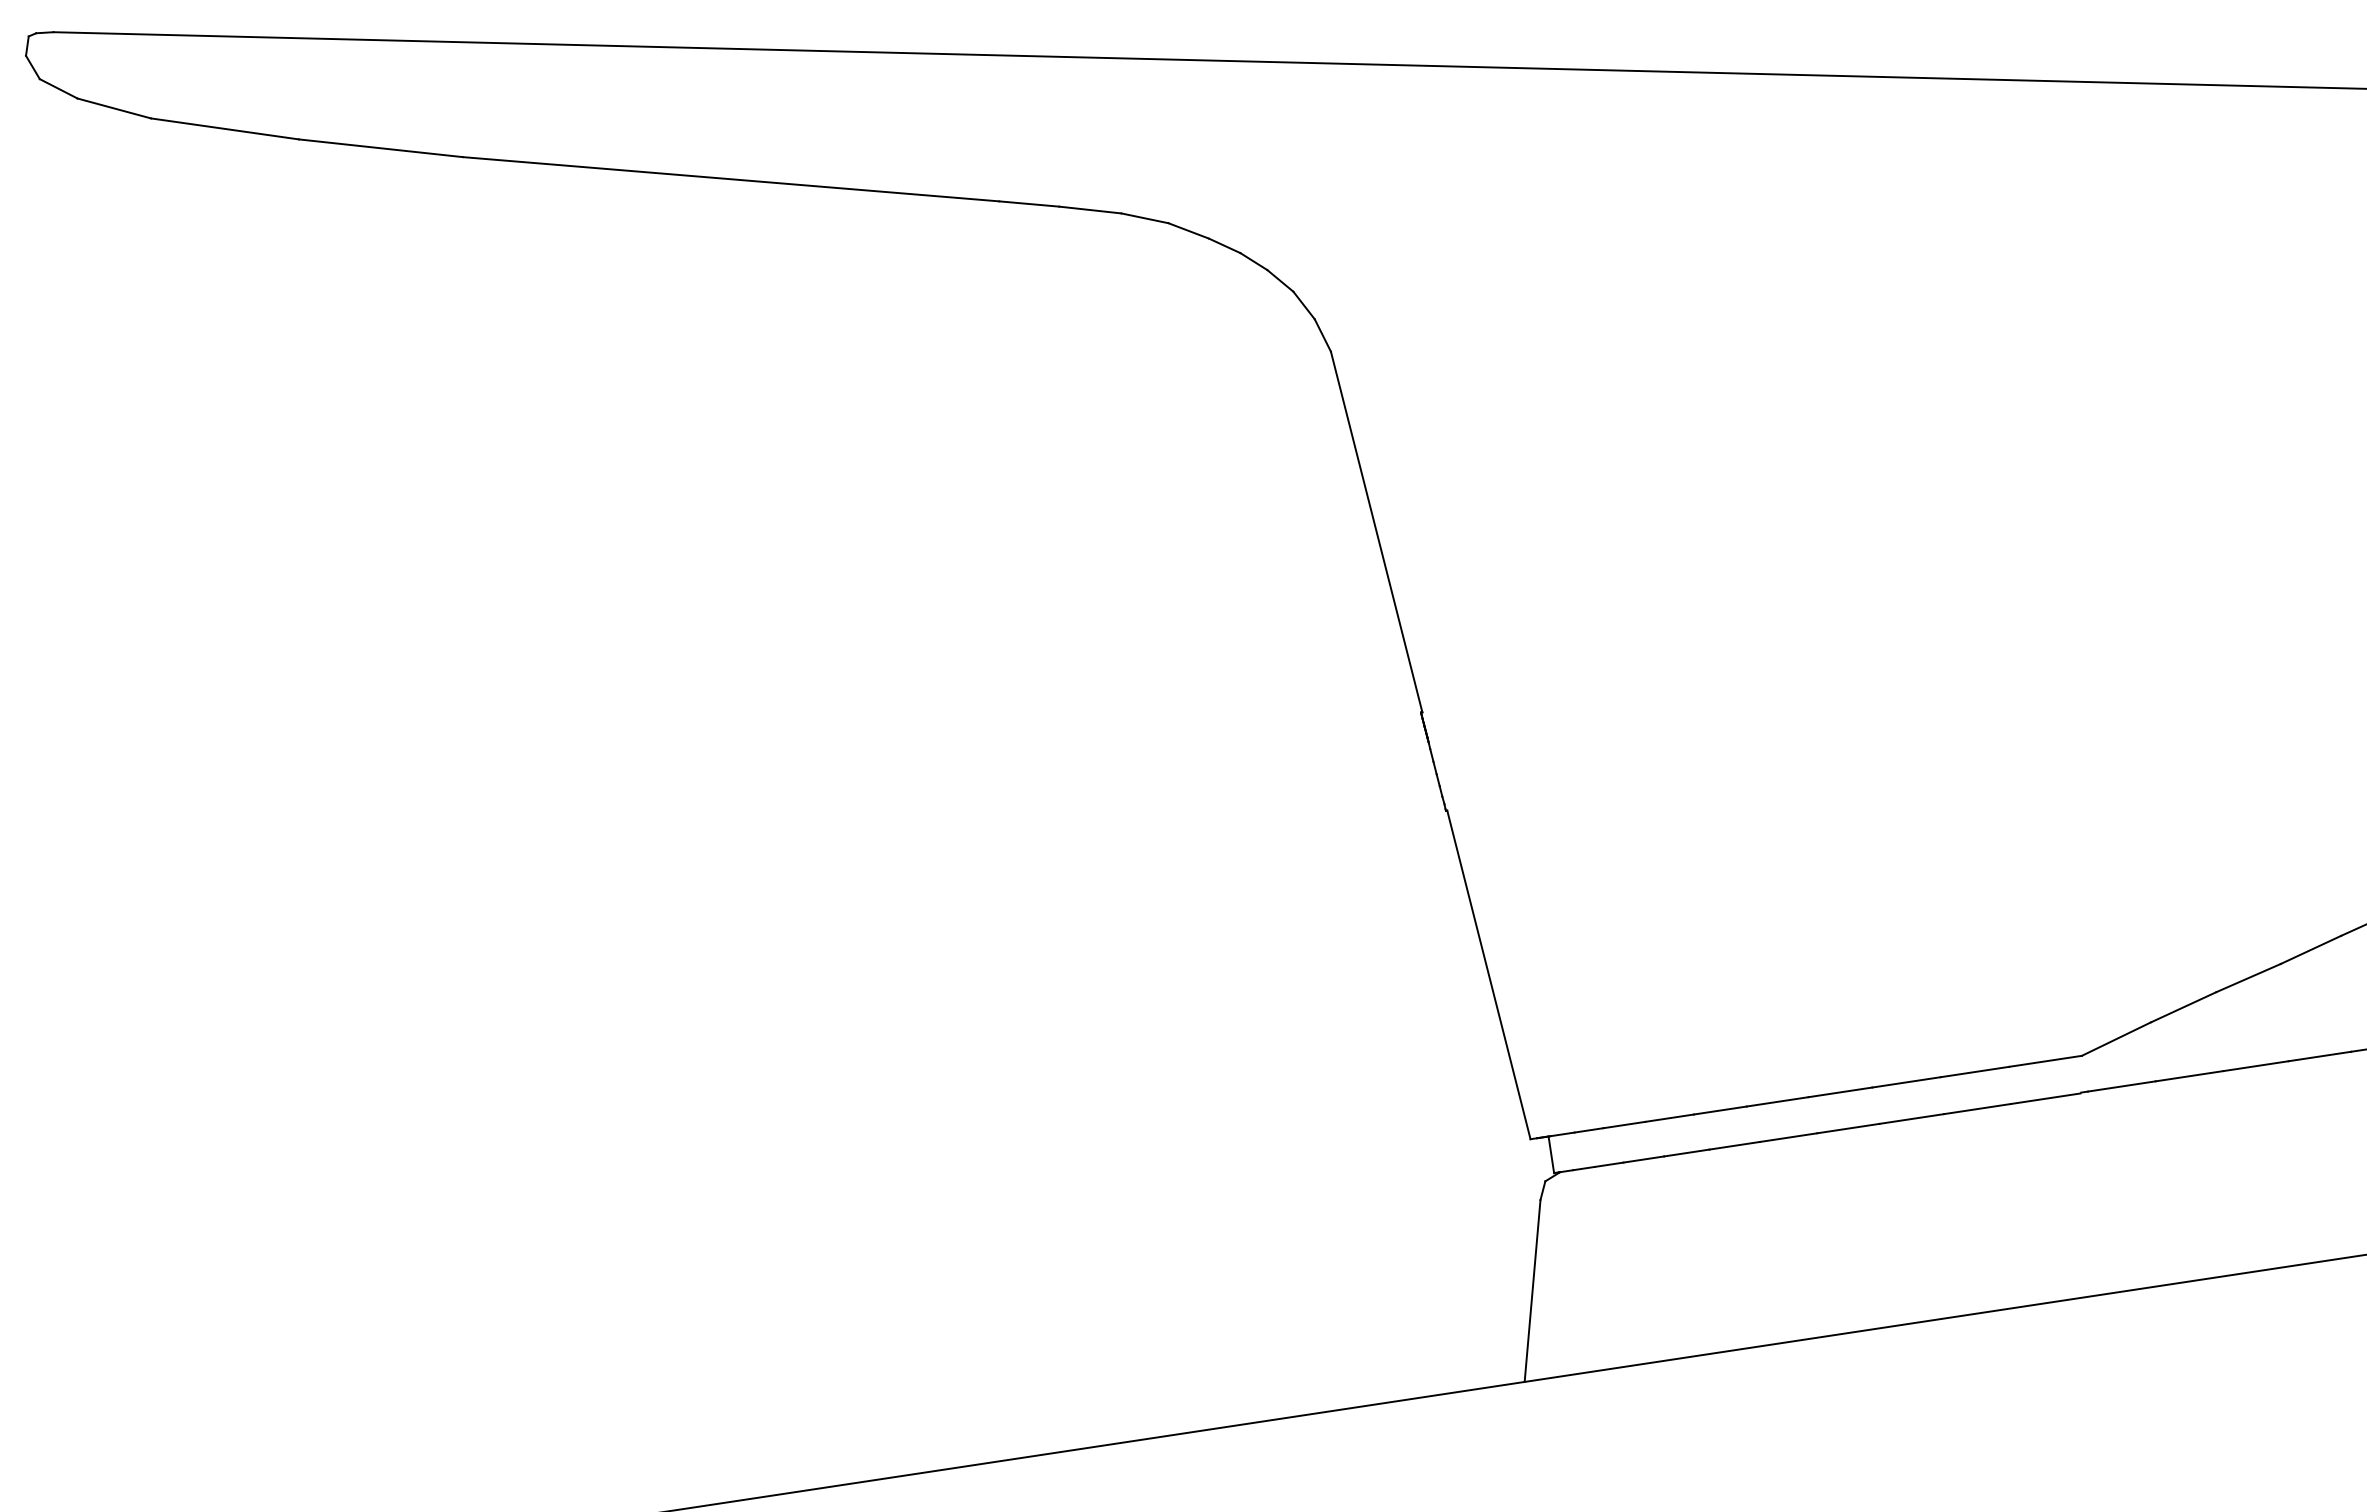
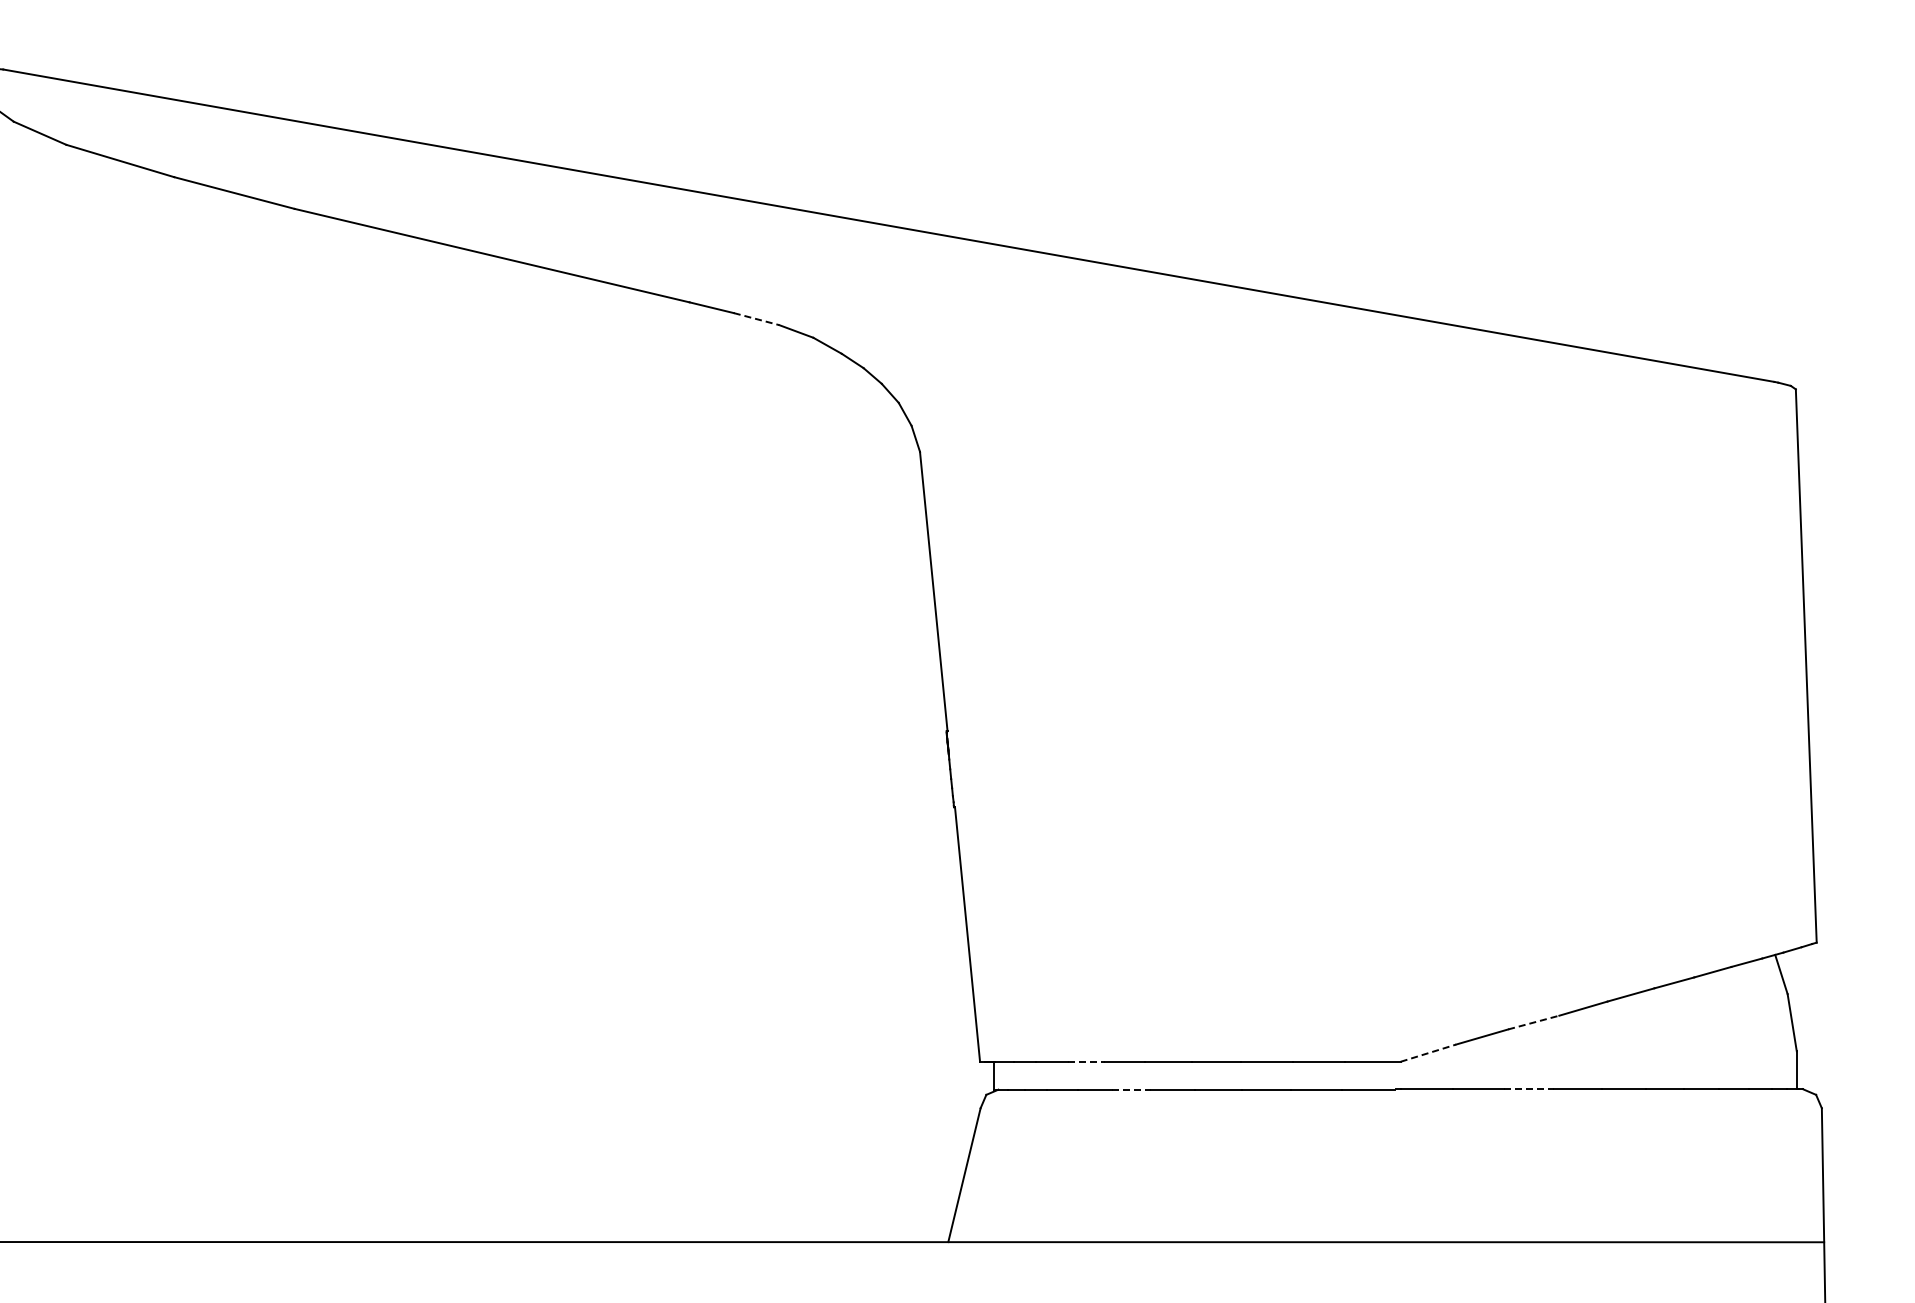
line: (1090, 210) -> (756, 319), solid -> dashed
line: (2248, 978) -> (1533, 1022), solid -> dashed
line: (2116, 1039) -> (1428, 1053), solid -> dashed
line: (2256, 1066) -> (1529, 1089), solid -> dashed
line: (1670, 1117) -> (1086, 1061), solid -> dashed
line: (1735, 1145) -> (1132, 1089), solid -> dashed

